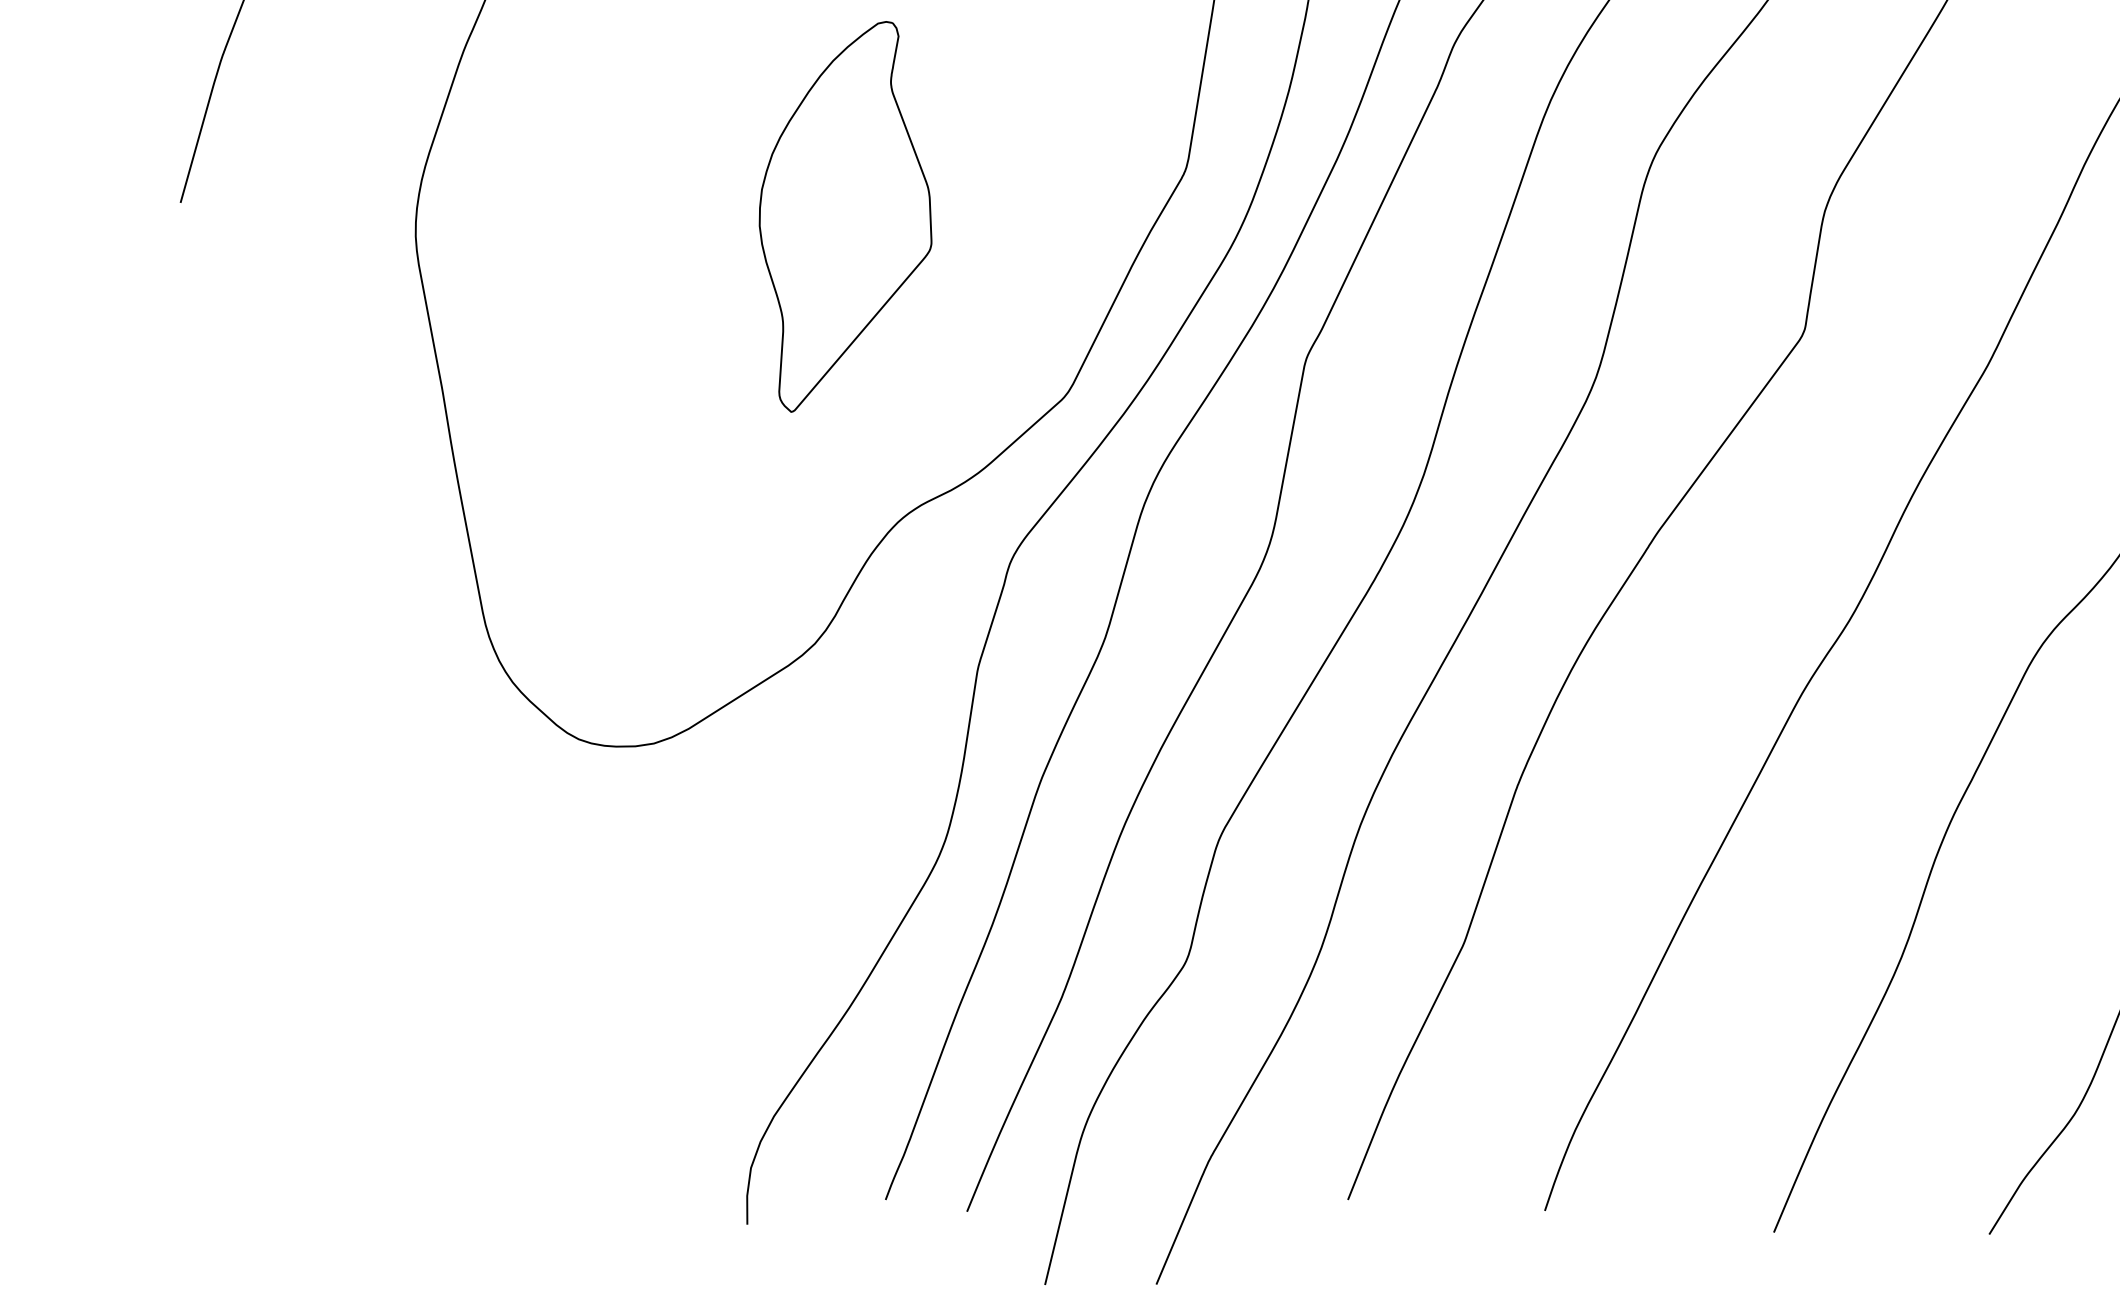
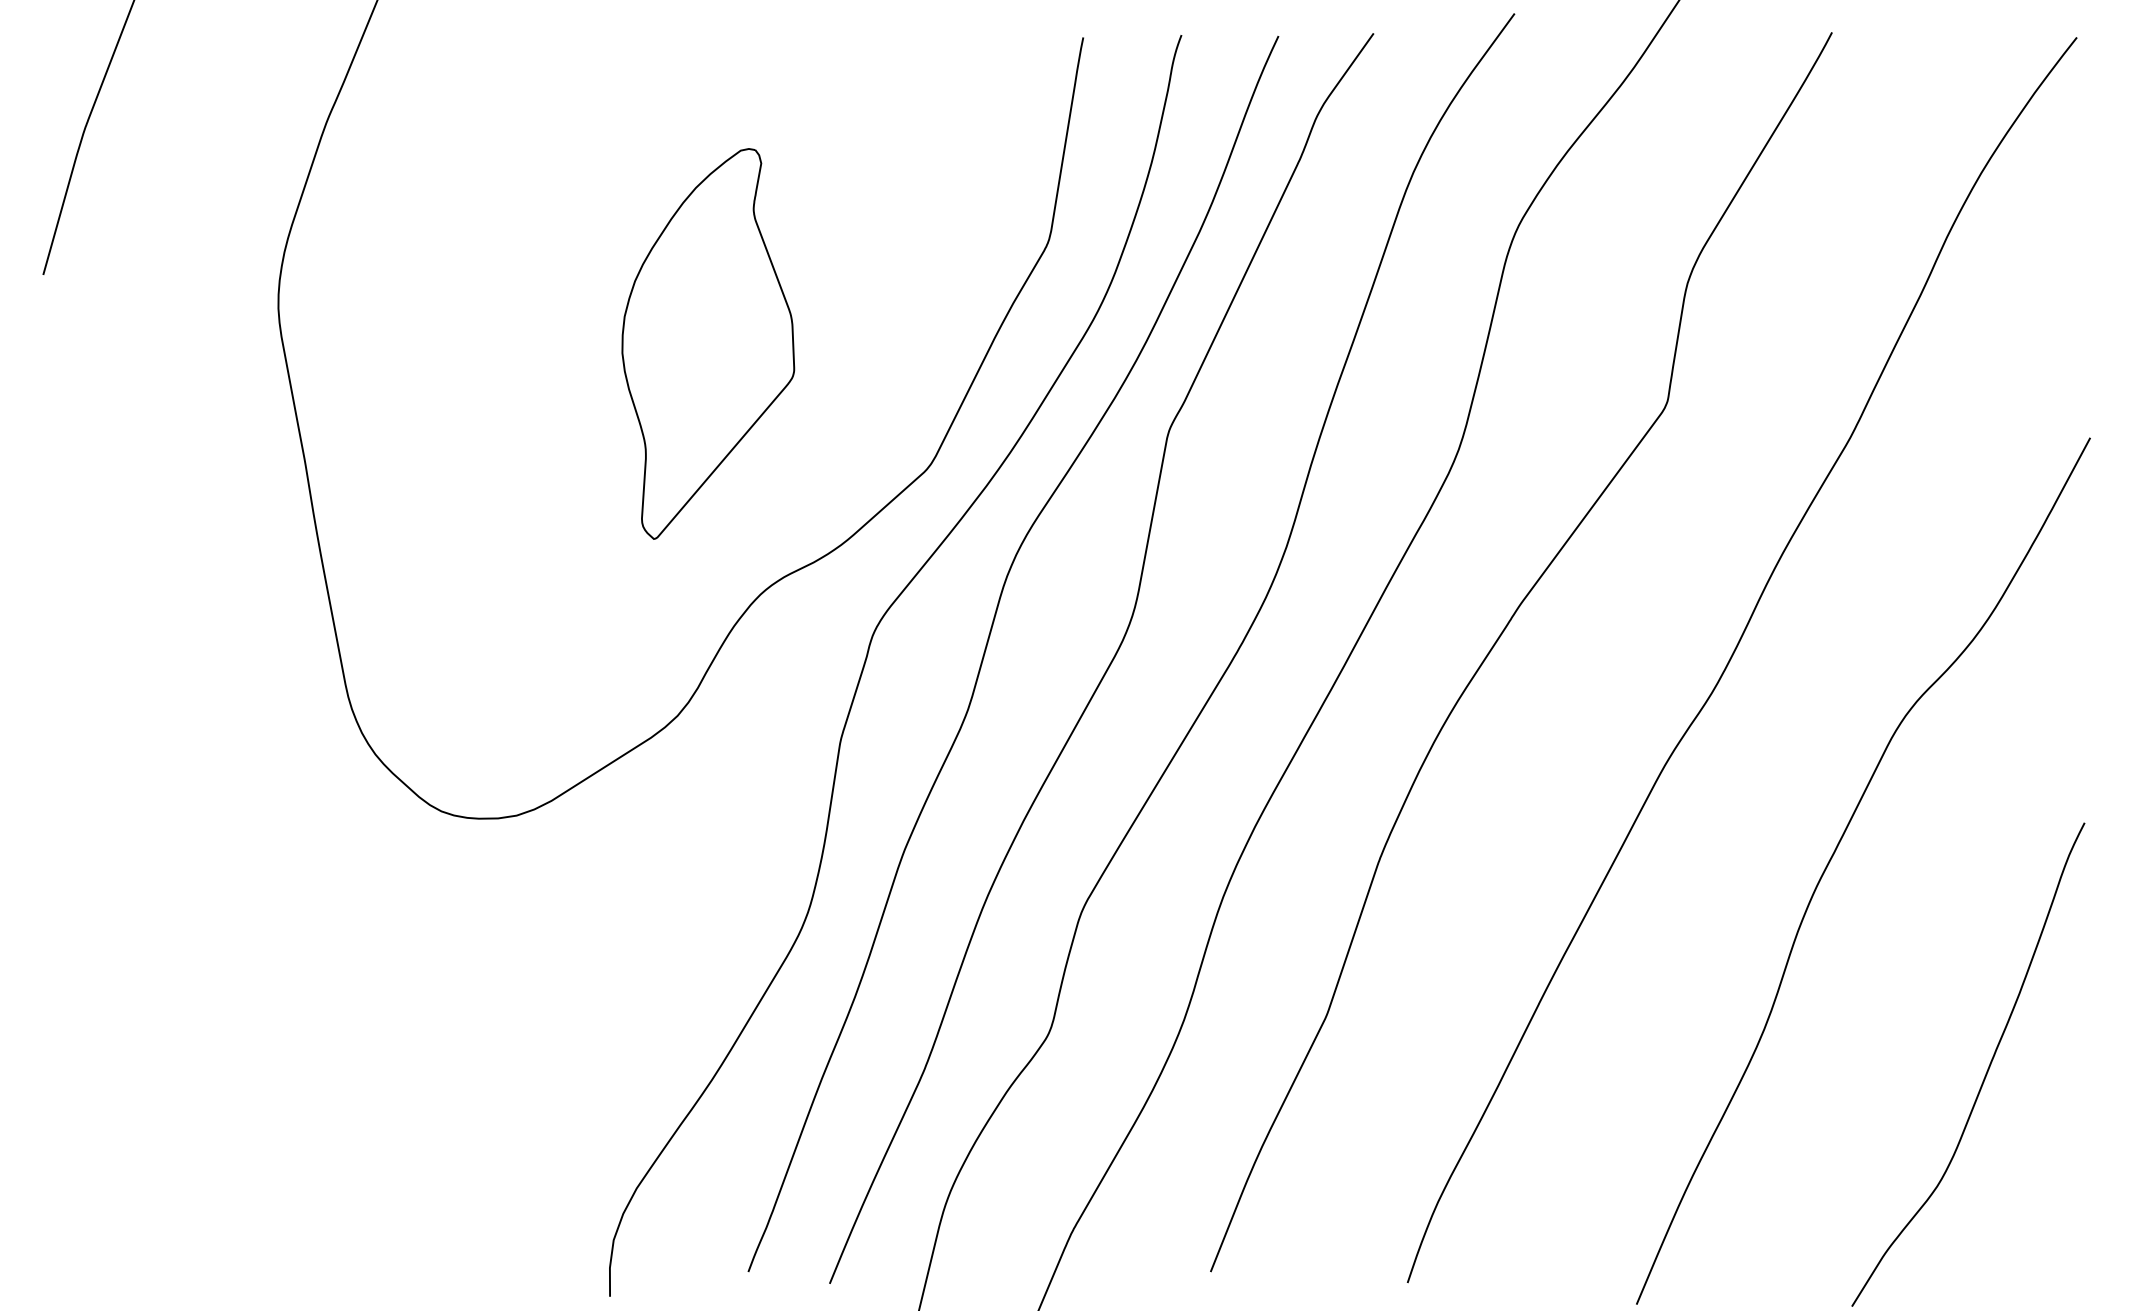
part: (845, 216) -> (708, 343), moved

